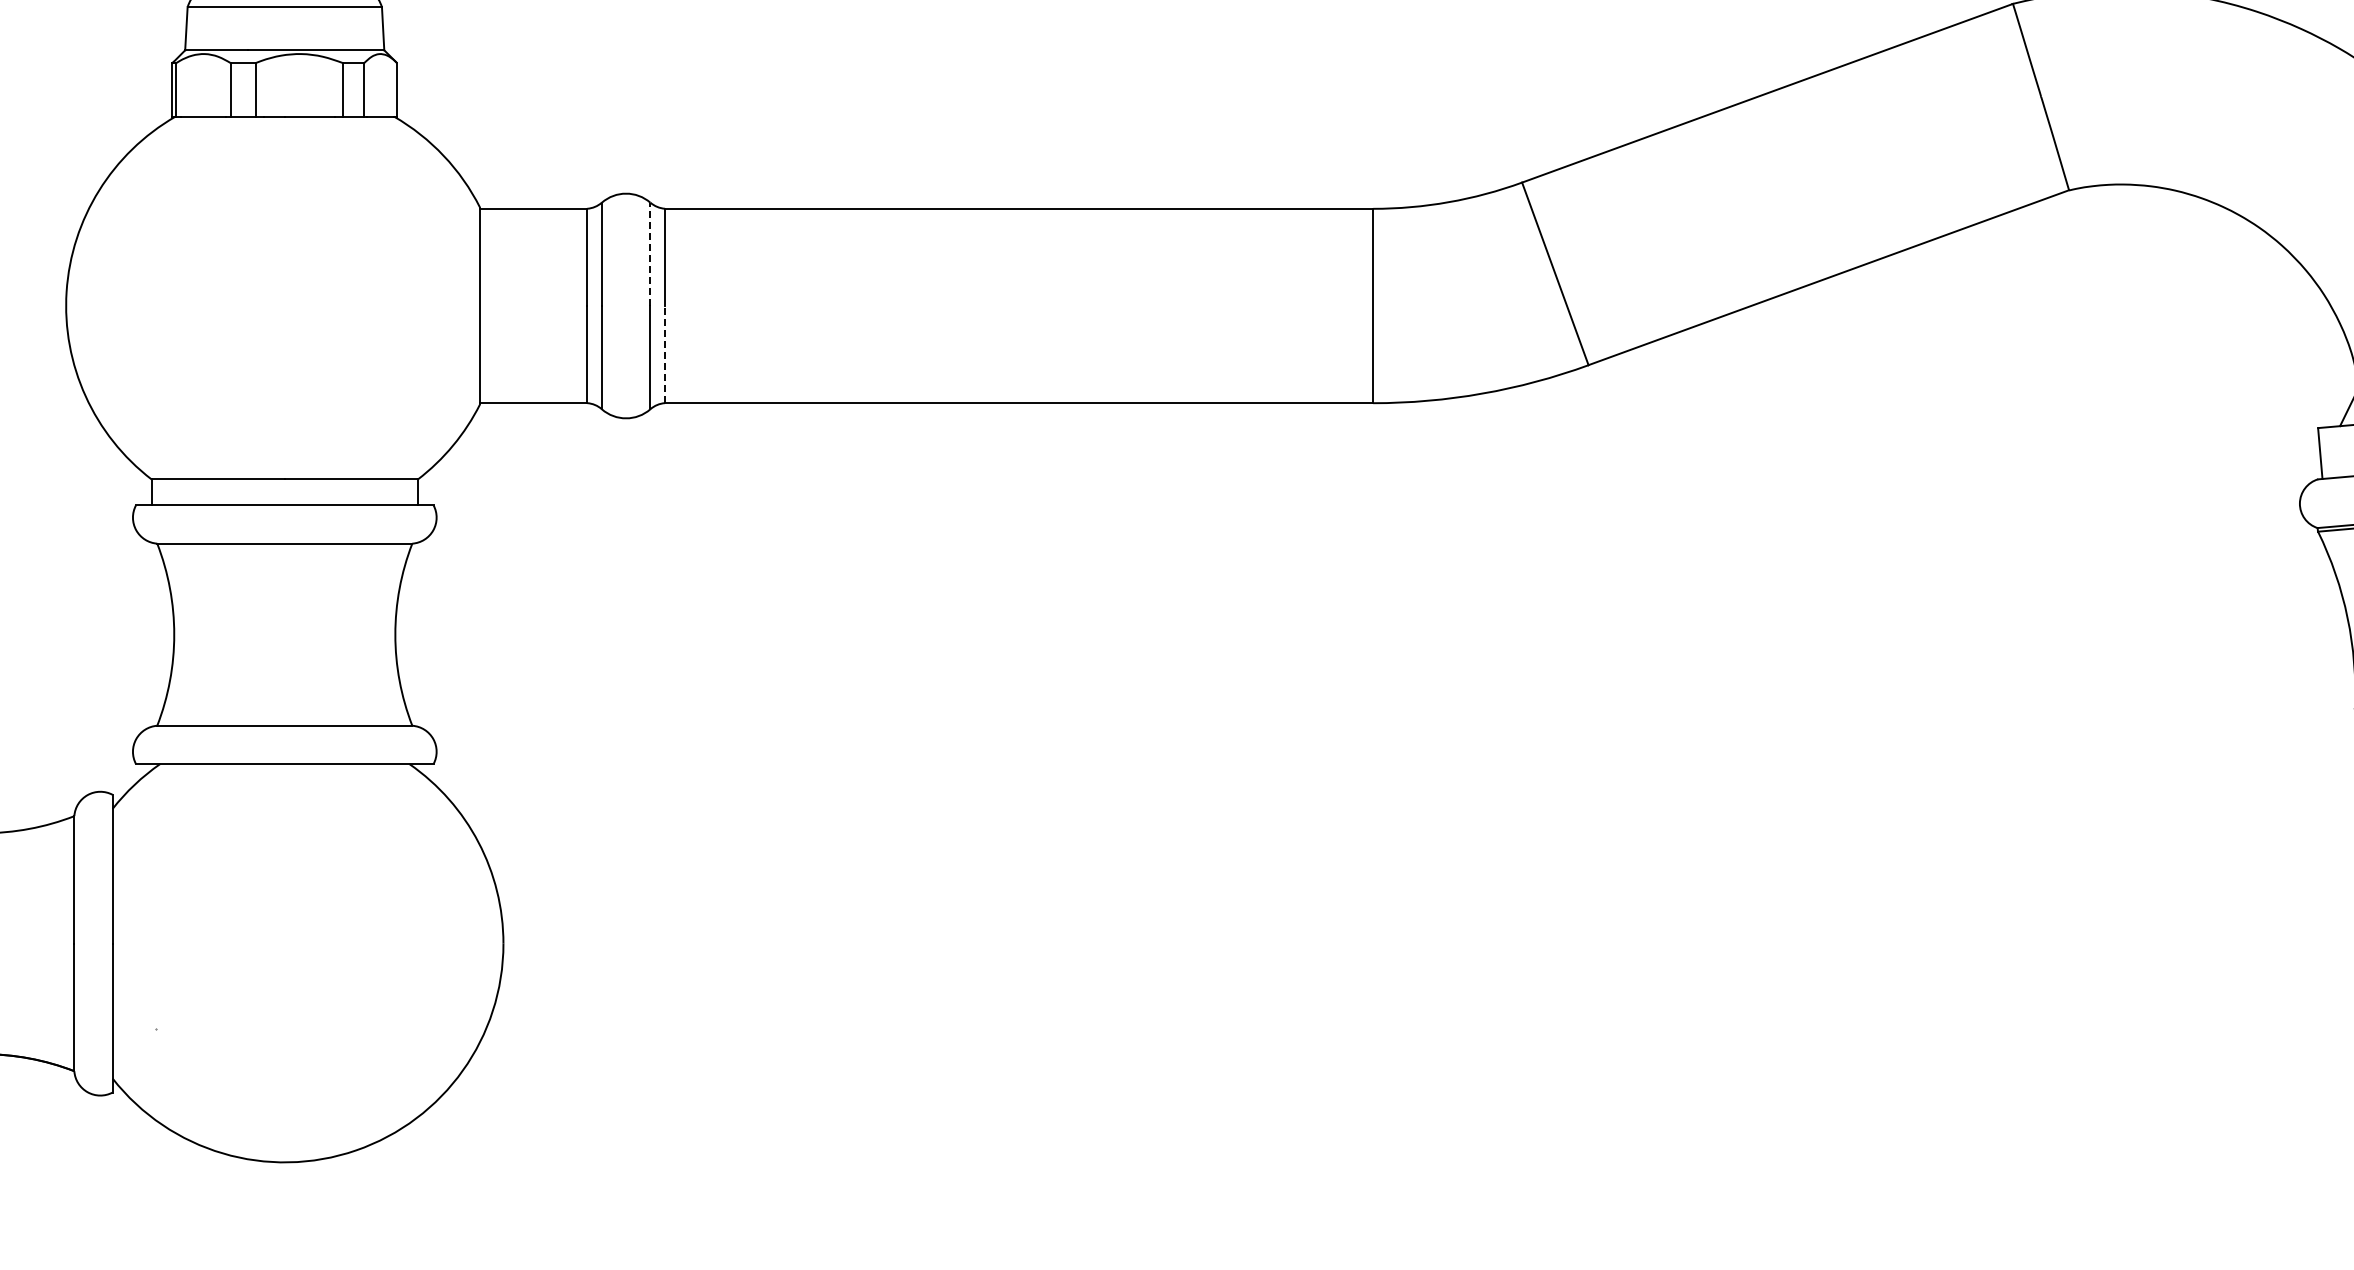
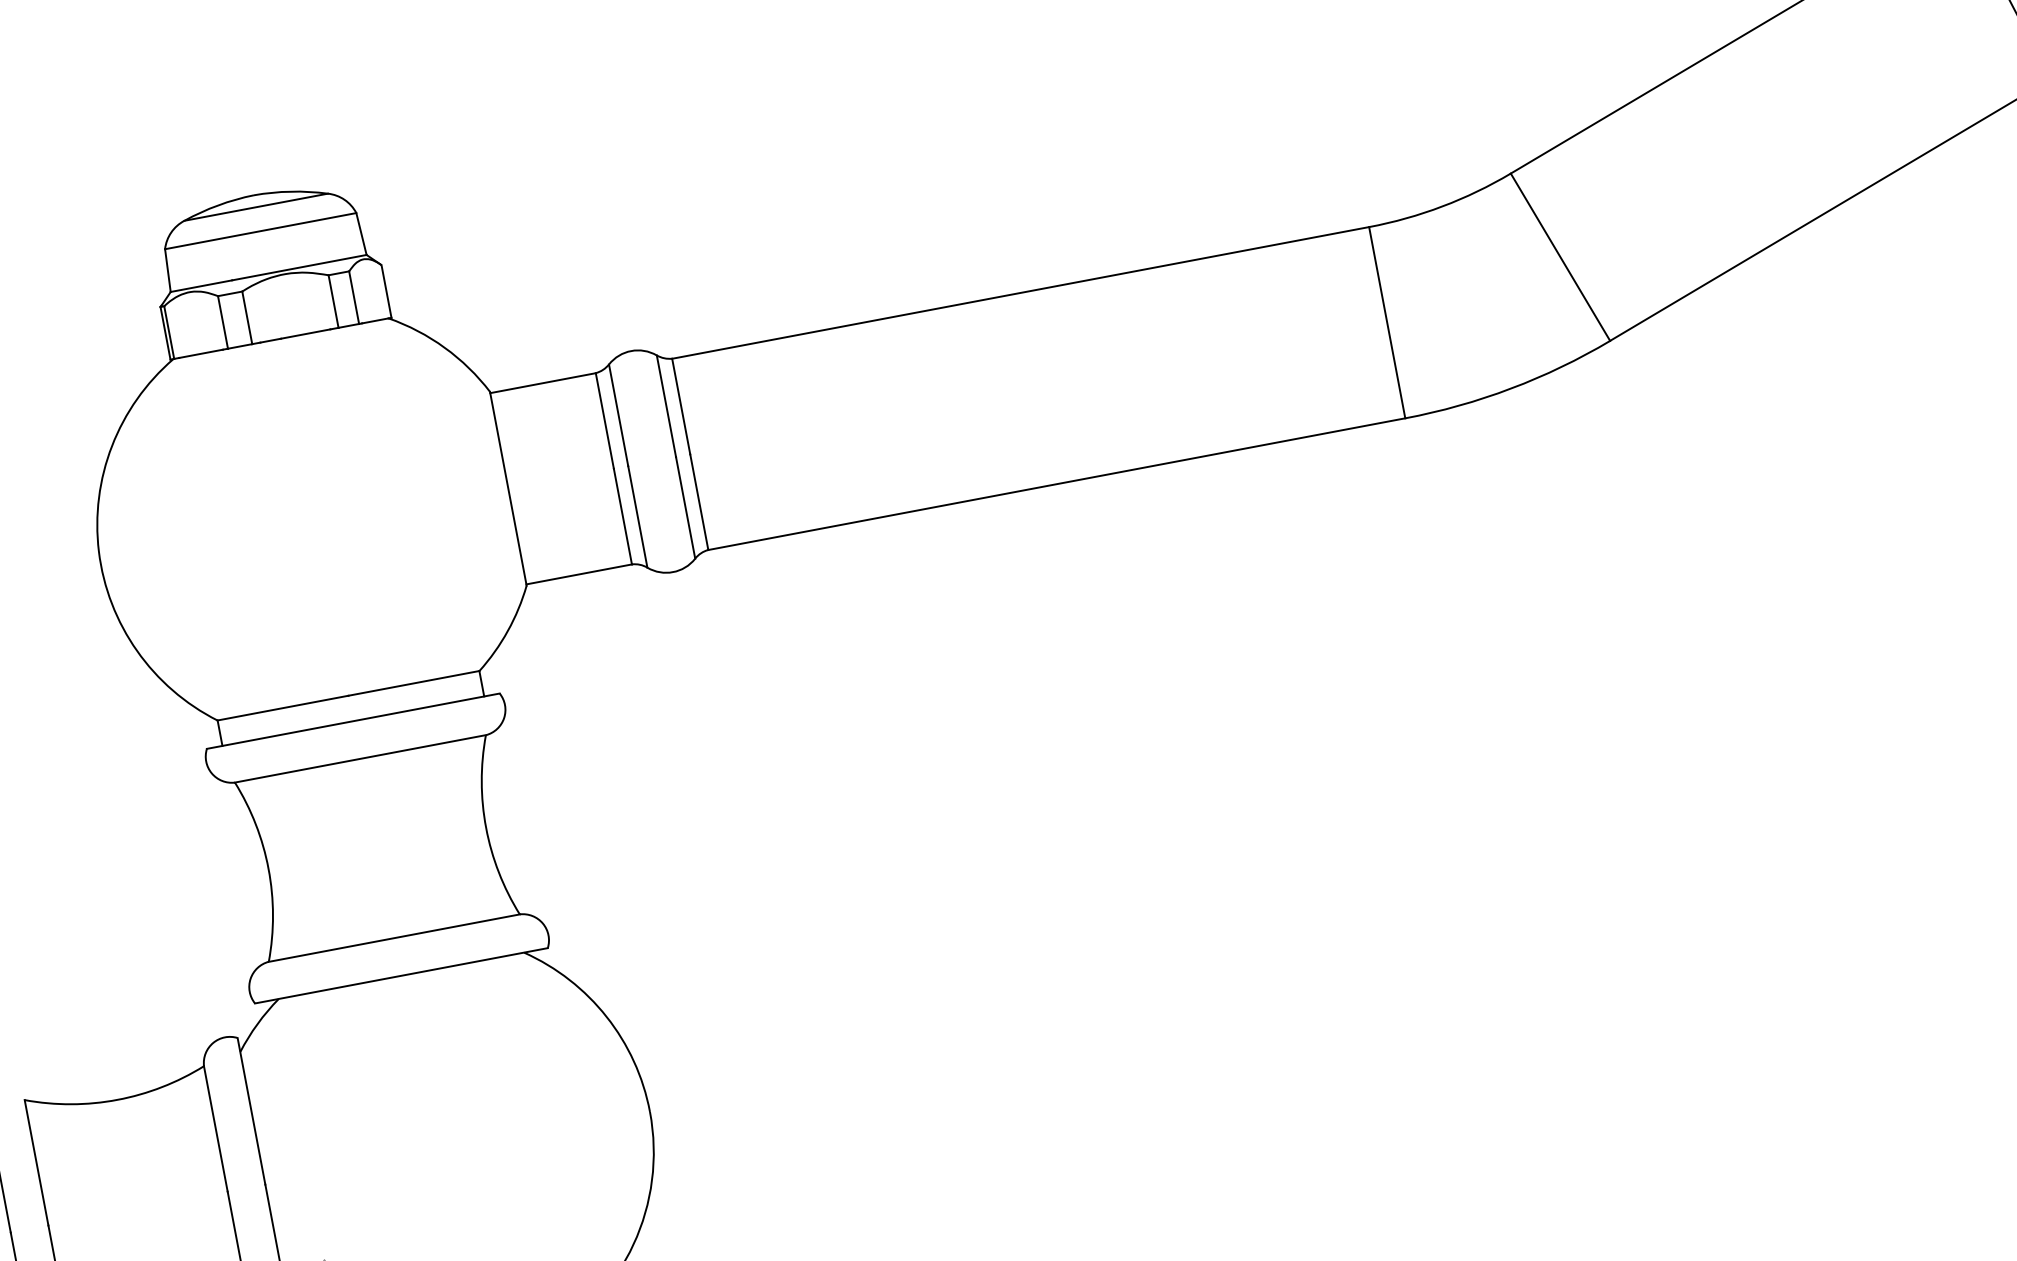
line: (650, 254) -> (666, 406), dashed -> solid
line: (664, 354) -> (698, 502), dashed -> solid

